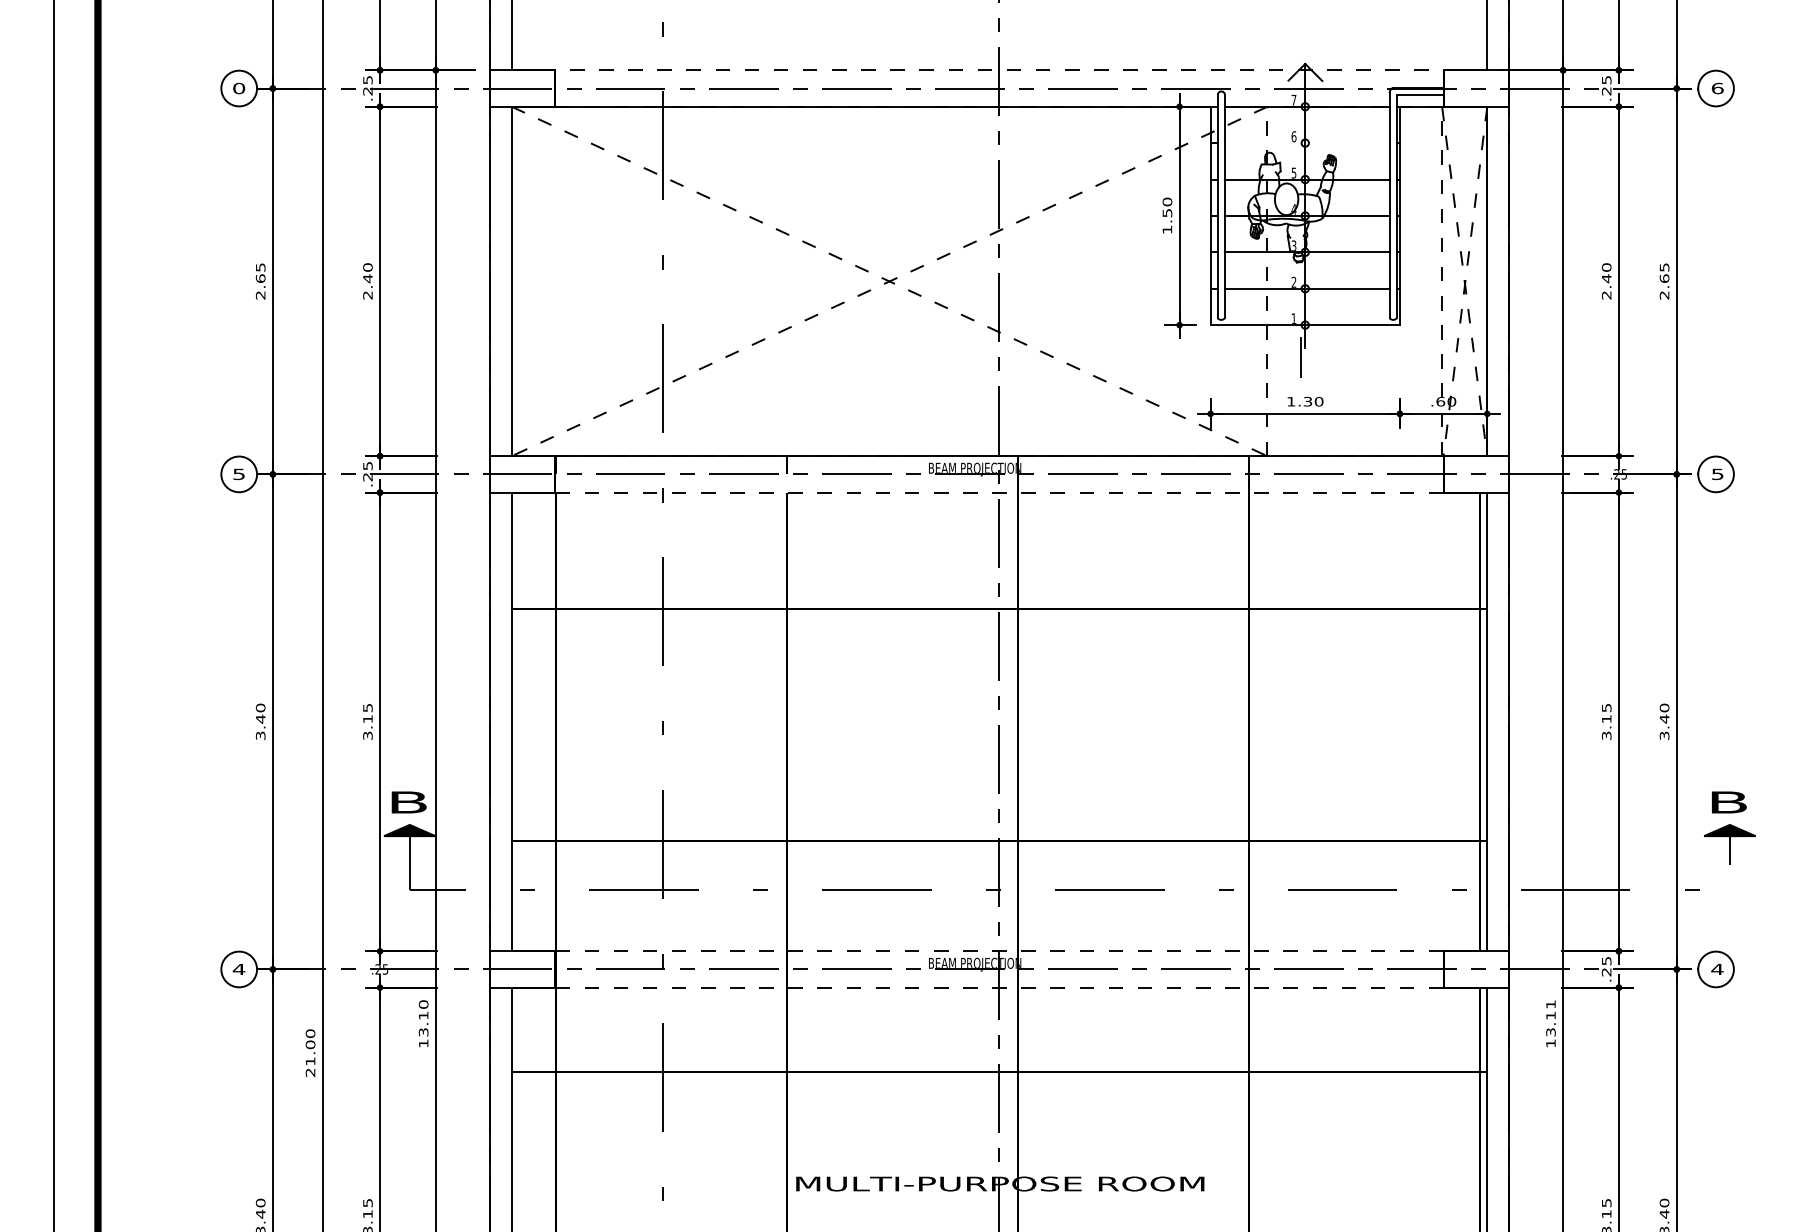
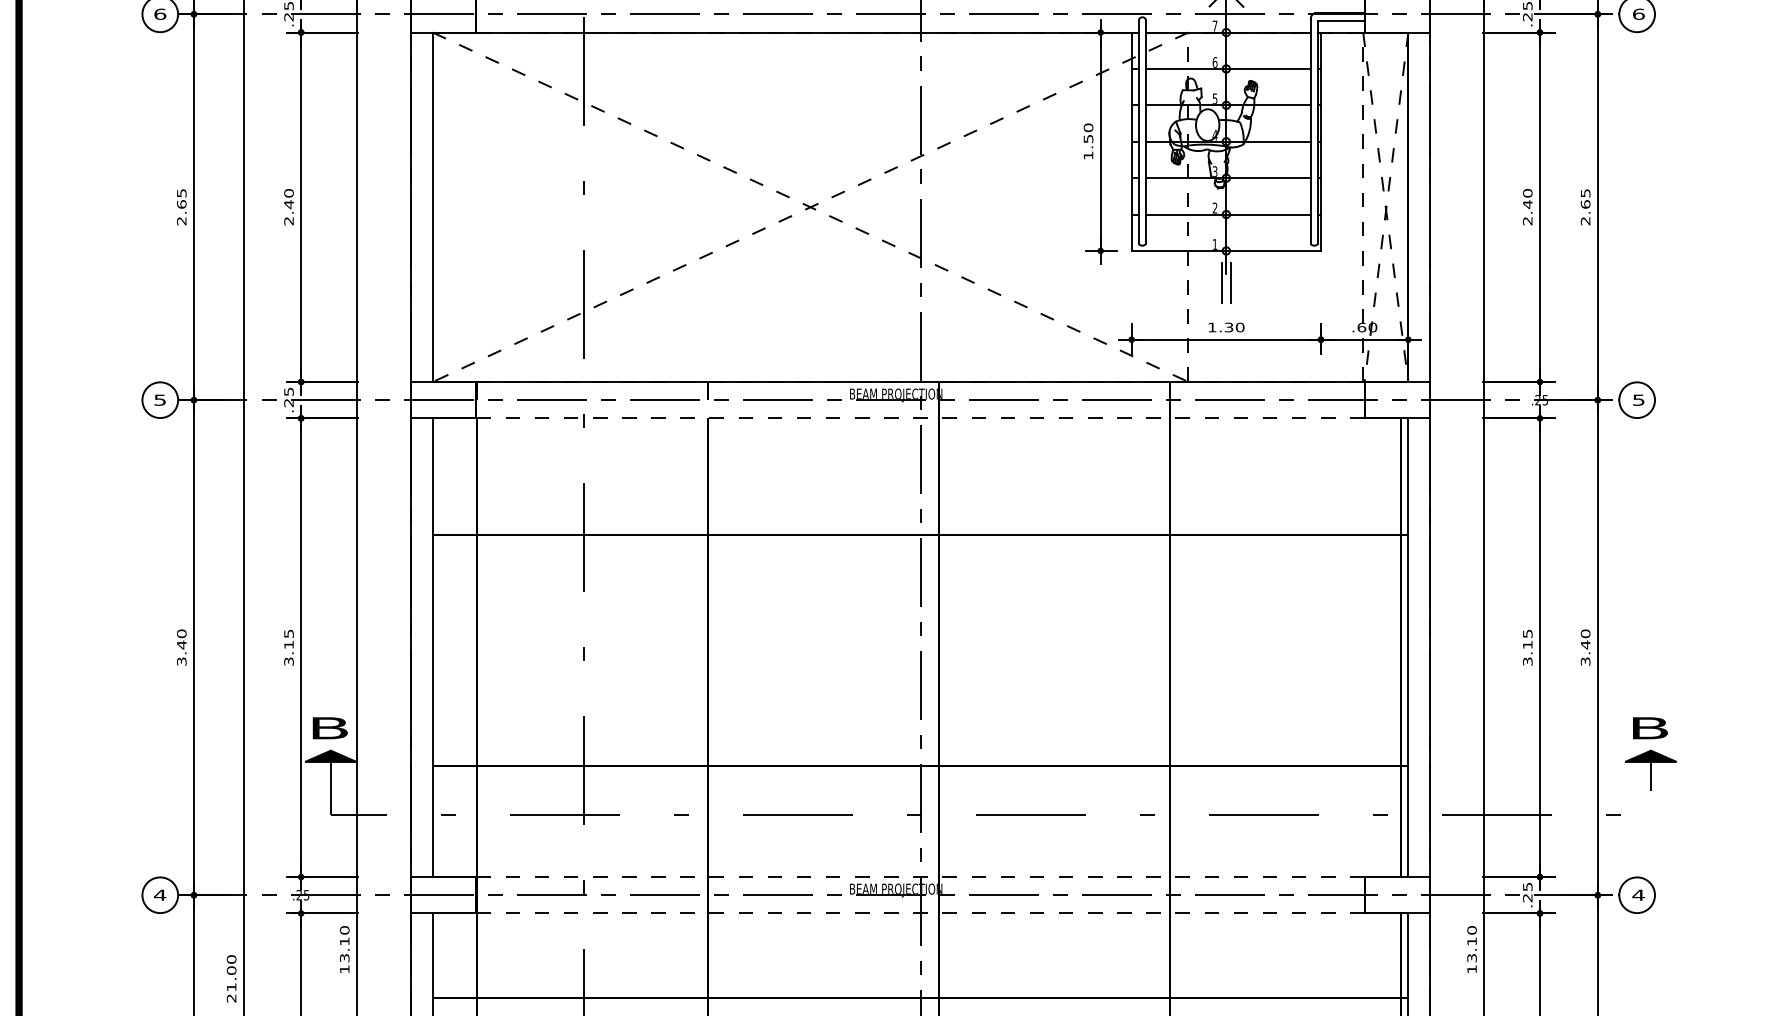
text: (239, 87) -> (160, 13), 0 -> 6
line: (1307, 143) -> (1228, 69), added
line: (1310, 357) -> (1231, 283), added
text: (1550, 1004) -> (1471, 930), 13.11 -> 13.10

